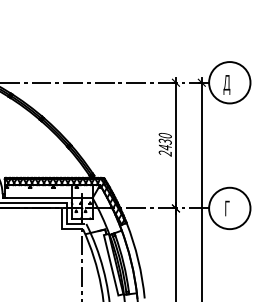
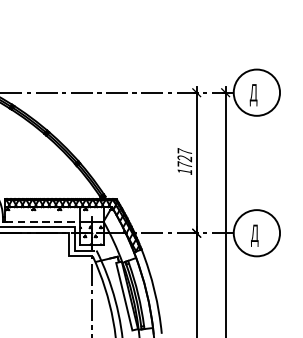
text: (164, 144) -> (183, 161), 2430 -> 1727
line: (38, 198) -> (43, 222), solid -> dashed
text: (227, 210) -> (254, 235), Г -> Д

